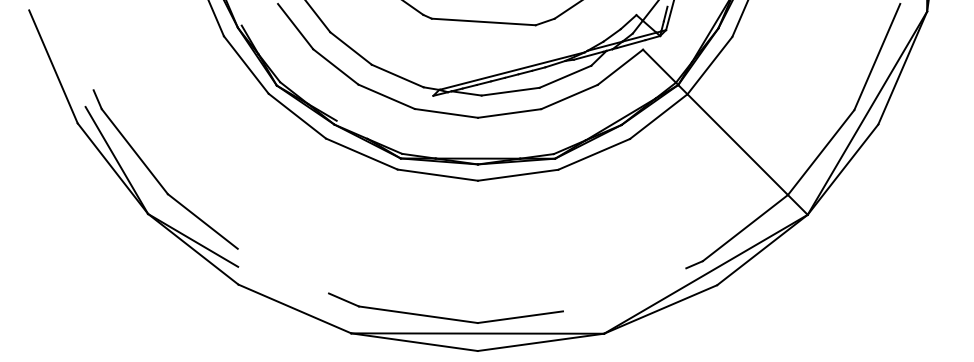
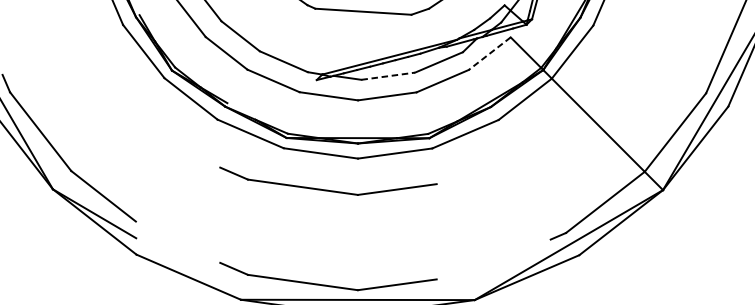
line: (620, 67) -> (489, 53), solid -> dashed
line: (511, 91) -> (389, 76), solid -> dashed
part: (445, 214) -> (328, 189), added

